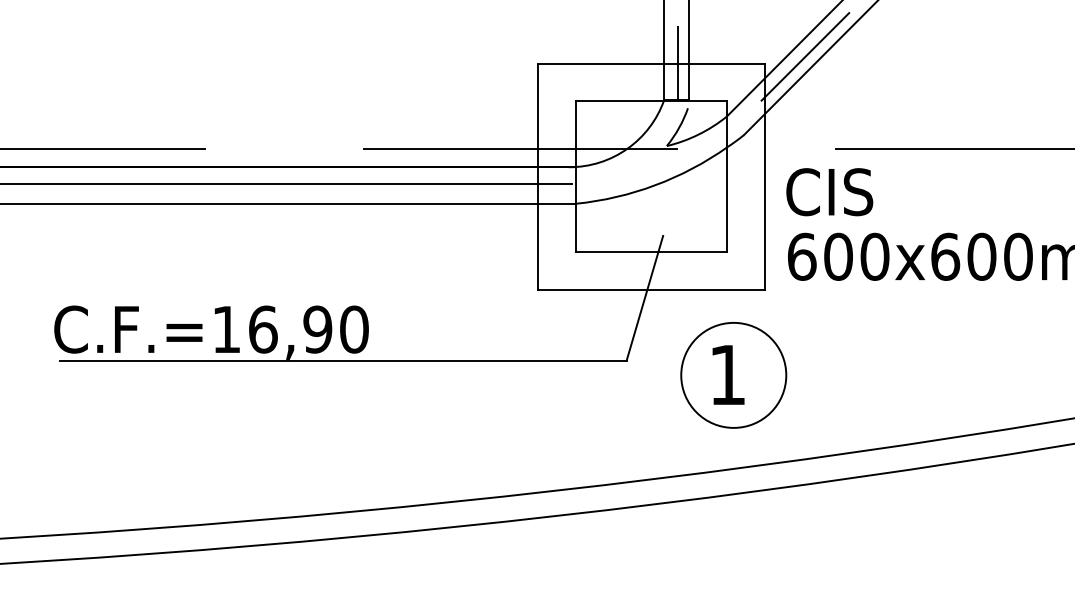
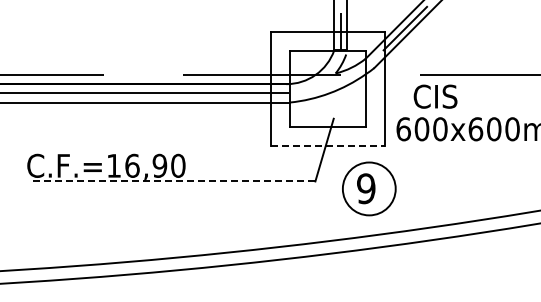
text: (829, 191) -> (435, 96), moved
line: (650, 289) -> (327, 145), solid -> dashed
line: (342, 360) -> (172, 181), solid -> dashed
text: (728, 374) -> (366, 188), 1 -> 9

